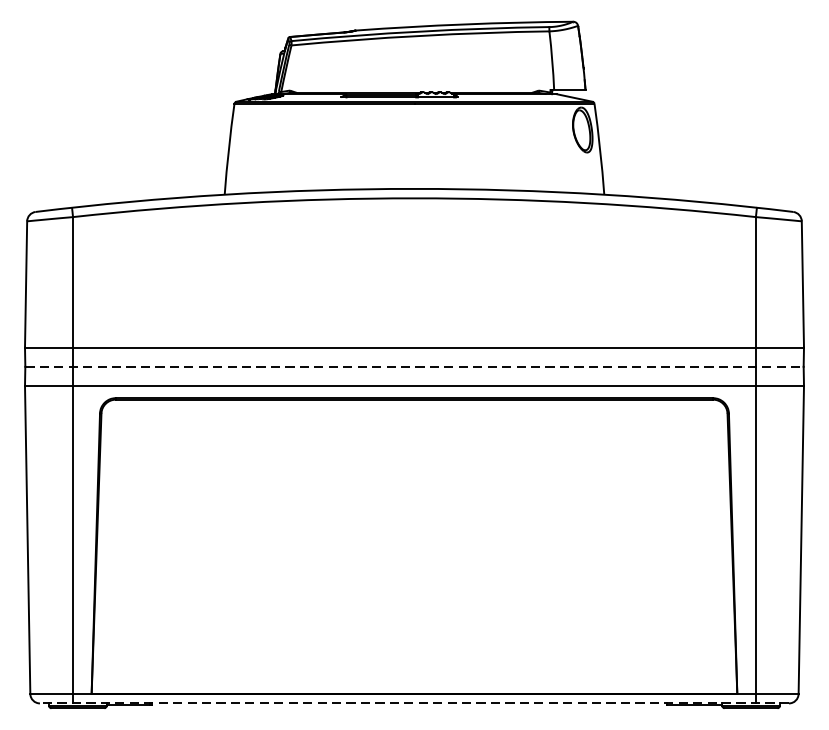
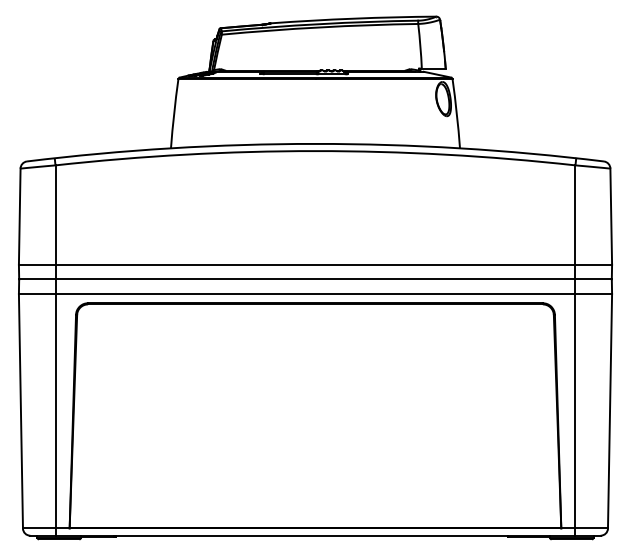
line: (415, 366) -> (316, 279), dashed -> solid
line: (413, 703) -> (314, 535), dashed -> solid

